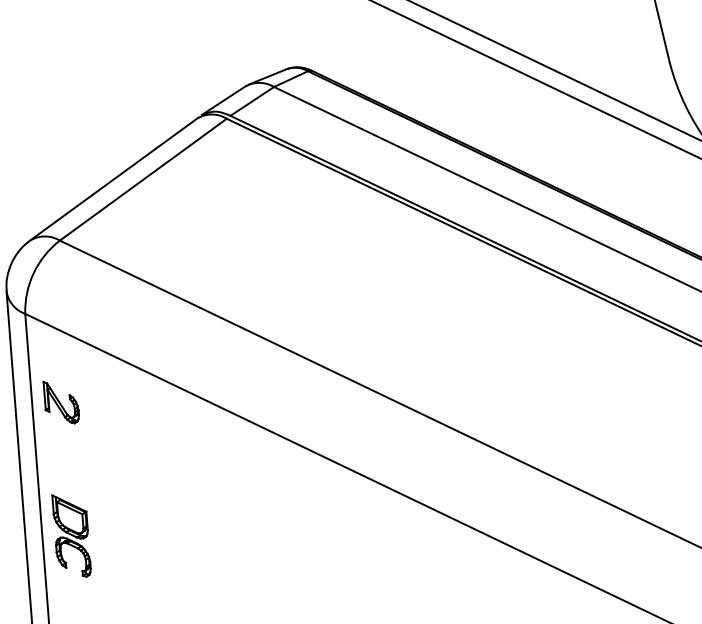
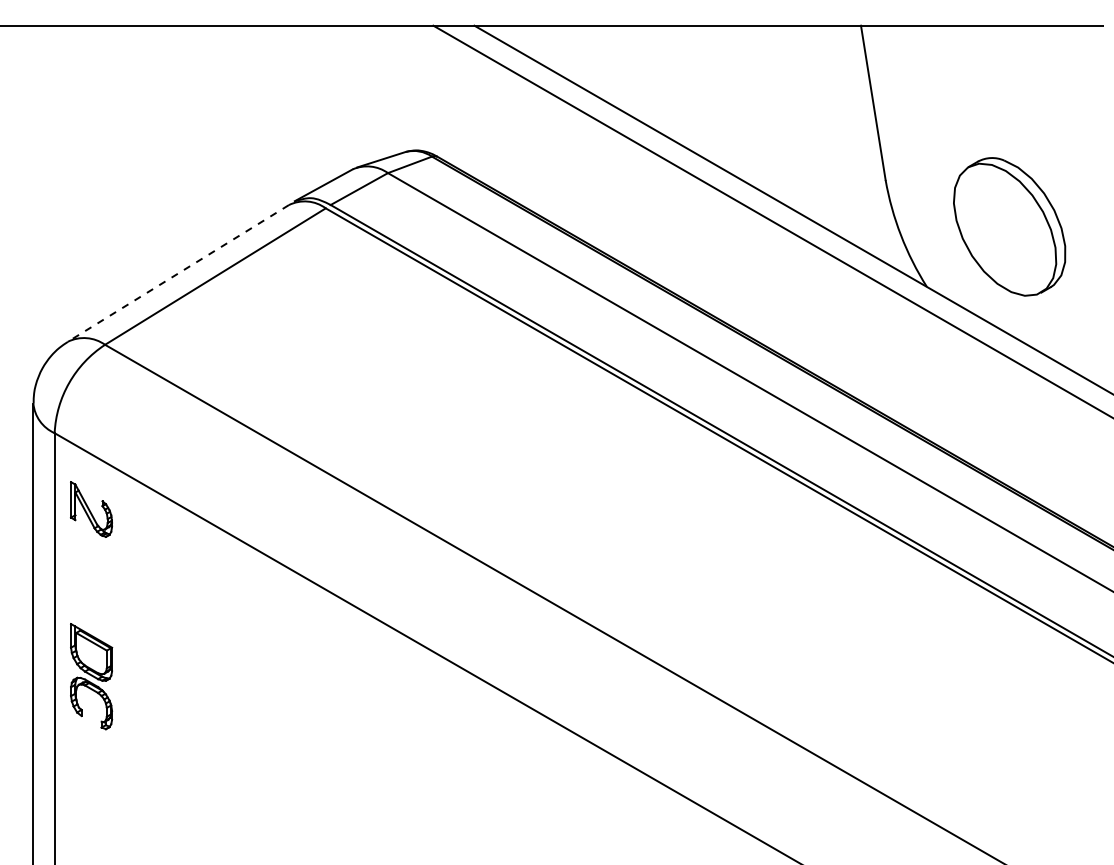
line: (113, 179) -> (178, 273), solid -> dashed
part: (61, 402) -> (91, 509), moved
part: (71, 535) -> (91, 676), moved

